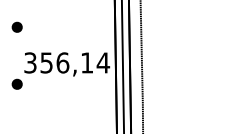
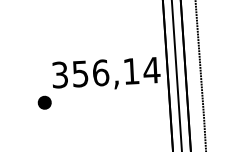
part: (16, 26) -> (40, 30), removed

